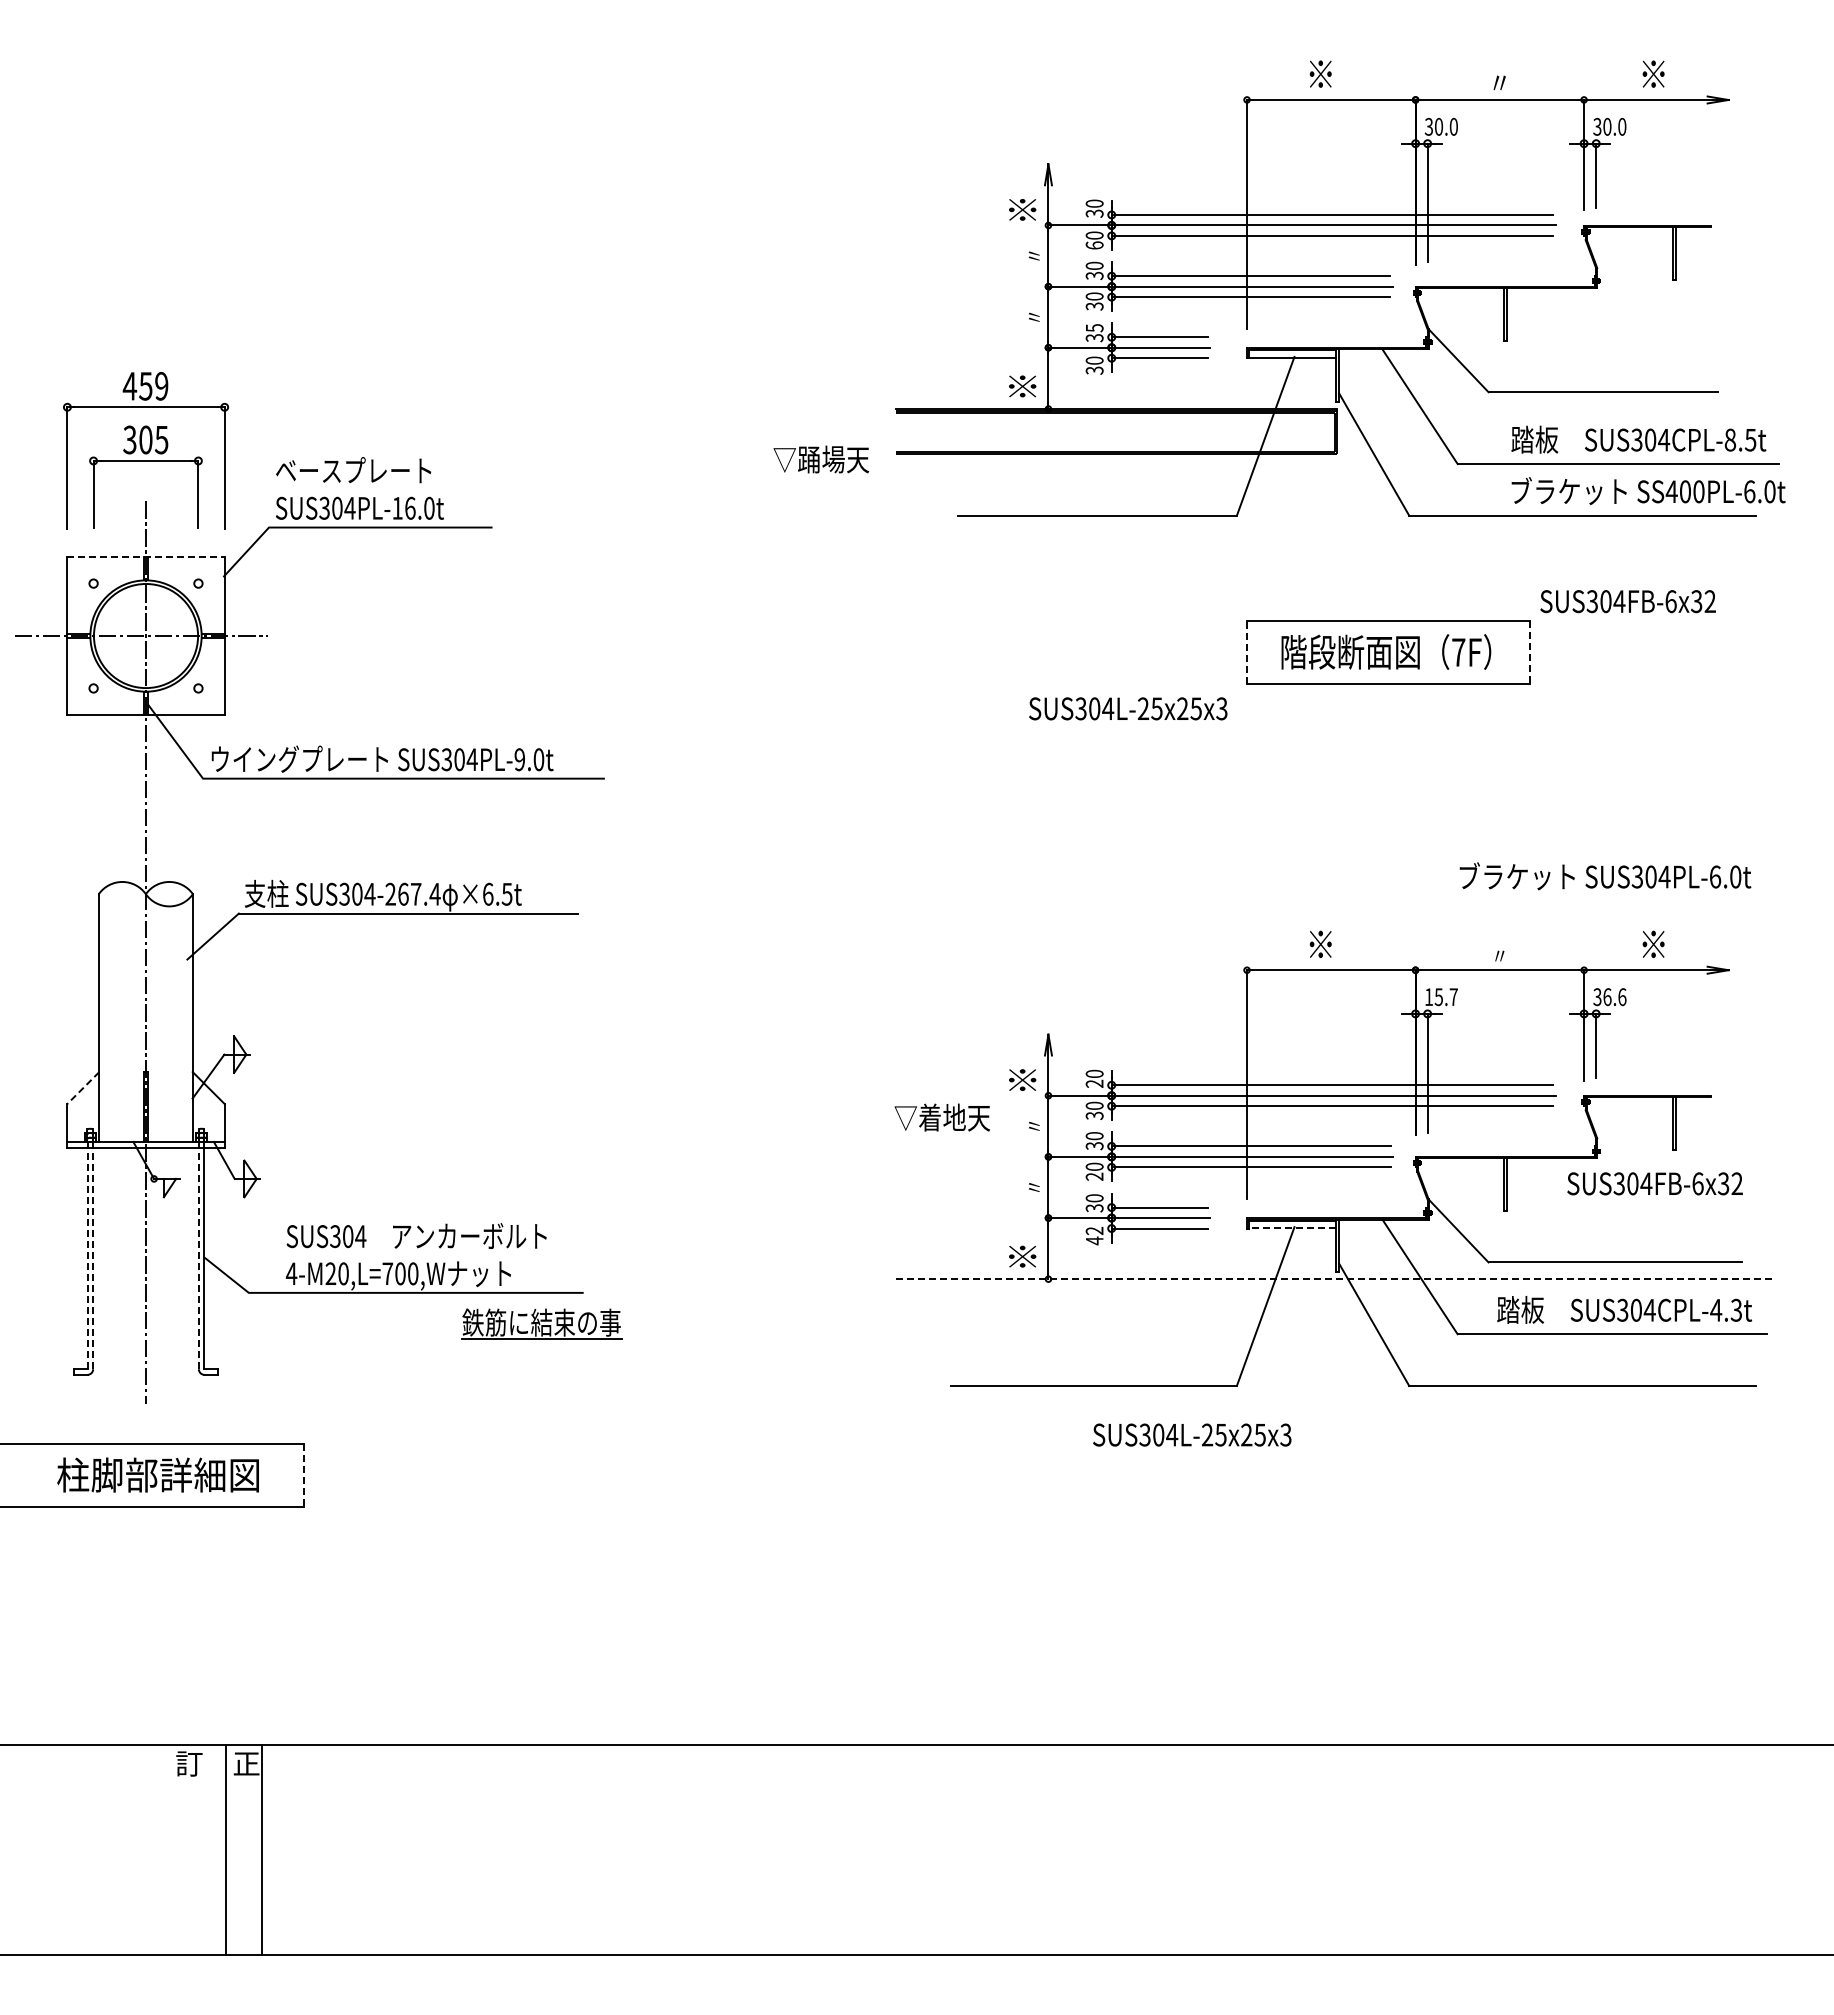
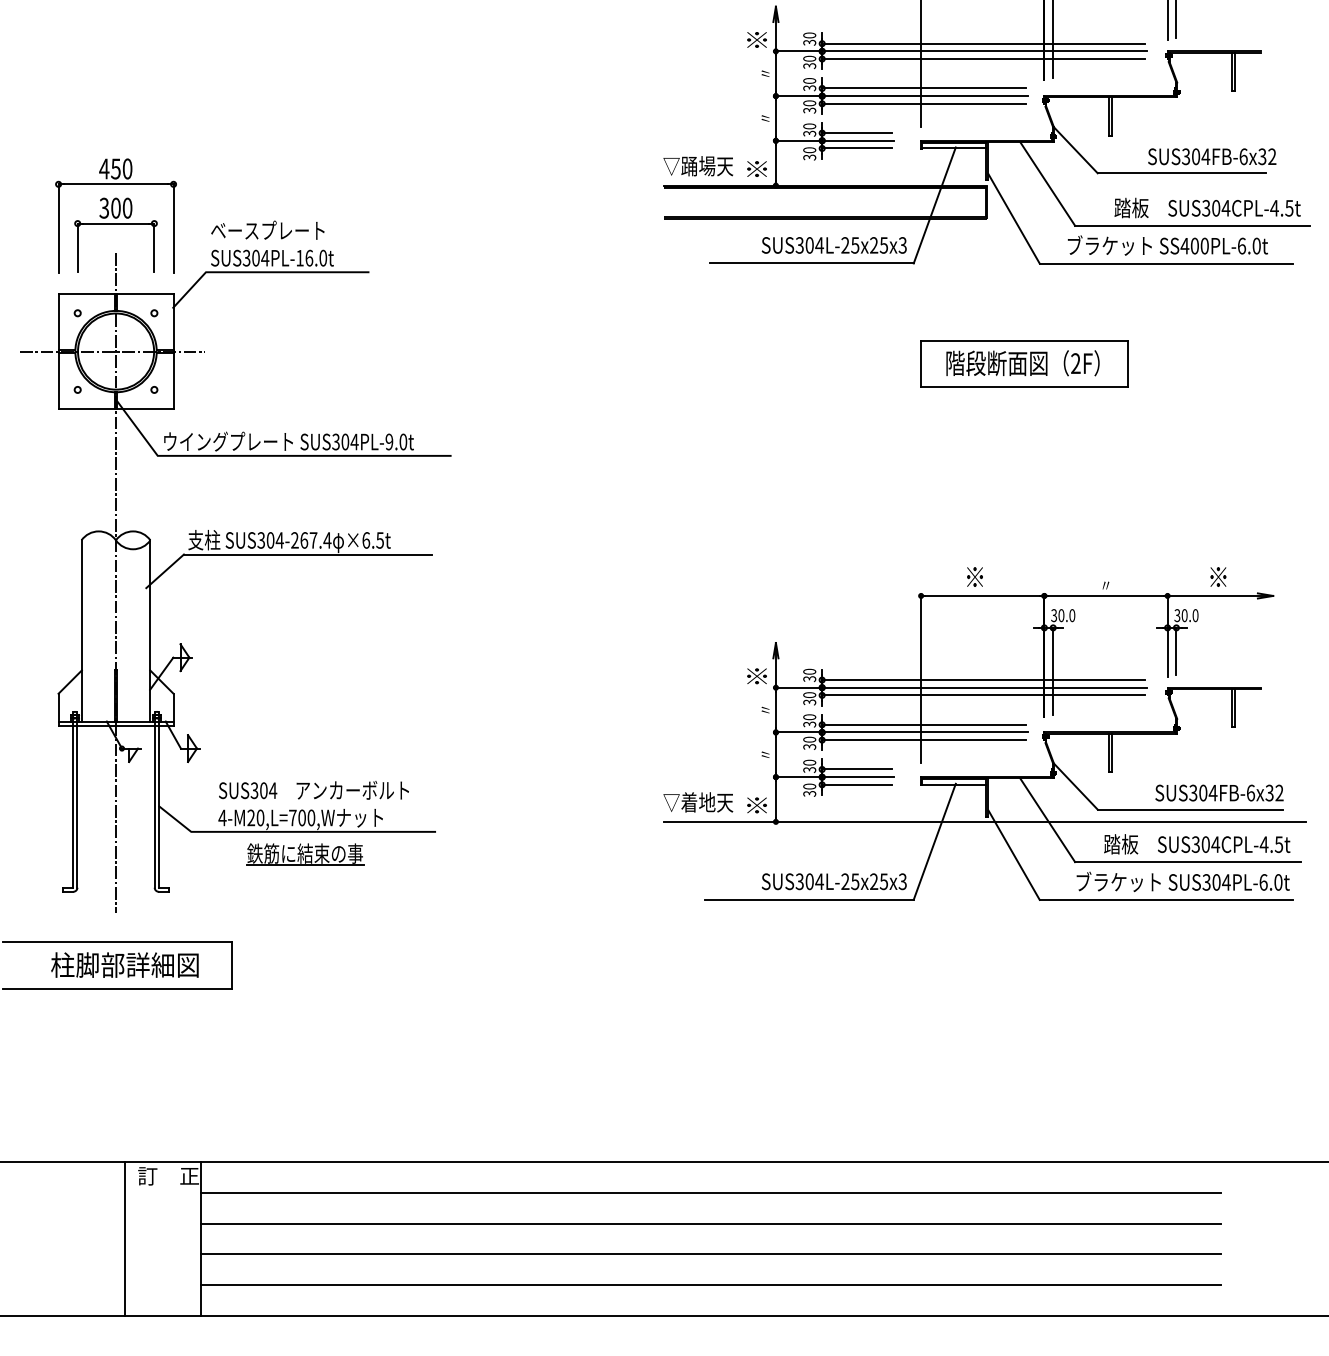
text: (1094, 245) -> (809, 66), 60 -> 30
text: (1094, 328) -> (809, 126), 35 -> 30
text: (161, 386) -> (127, 169), 459 -> 450
text: (161, 439) -> (127, 207), 305 -> 300
text: (1730, 439) -> (1274, 207), SUS304CPL-8.5t -> SUS304CPL-4.5t
text: (821, 459) -> (698, 166), moved
text: (1648, 490) -> (1167, 245), moved
line: (146, 557) -> (116, 294), dashed -> solid
text: (1627, 601) -> (1211, 156), moved
line: (1246, 652) -> (920, 363), dashed -> solid
text: (1458, 652) -> (1075, 363), 7F -> 2F
line: (1529, 652) -> (1127, 363), dashed -> solid
text: (1128, 708) -> (834, 245), moved
text: (1605, 876) -> (1183, 882), moved
text: (1614, 996) -> (1189, 615), 36.6 -> 30.0
text: (1440, 997) -> (1062, 615), 15.7 -> 30.0
text: (1094, 1083) -> (809, 678), 20 -> 30
line: (83, 1088) -> (70, 682), dashed -> solid
text: (942, 1117) -> (698, 802), moved
text: (1094, 1176) -> (809, 746), 20 -> 30
text: (1654, 1183) -> (1219, 792), moved
line: (1292, 1228) -> (954, 784), dashed -> solid
text: (1094, 1235) -> (809, 789), 42 -> 30
line: (87, 1255) -> (73, 804), dashed -> solid
line: (93, 1255) -> (77, 804), dashed -> solid
line: (198, 1255) -> (154, 804), dashed -> solid
line: (1334, 1279) -> (985, 822), dashed -> solid
text: (1736, 1309) -> (1279, 844), SUS304CPL-4.3t -> SUS304CPL-4.5t
part: (541, 1323) -> (305, 854), moved
text: (1192, 1434) -> (834, 881), moved
line: (303, 1475) -> (231, 965), dashed -> solid
line: (959, 1786) -> (710, 1192), added
line: (959, 1828) -> (710, 1223), added
line: (225, 1849) -> (124, 1238), moved
line: (959, 1870) -> (710, 1254), added
line: (959, 1912) -> (710, 1284), added

